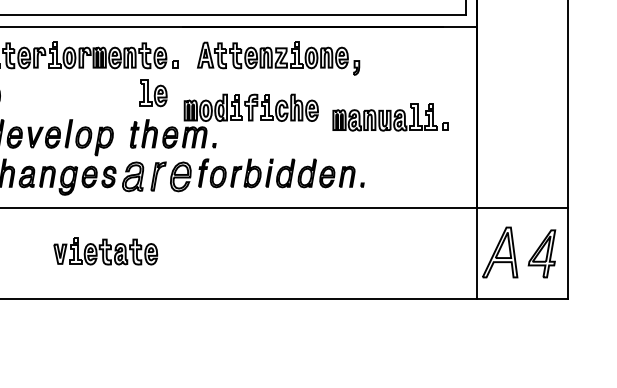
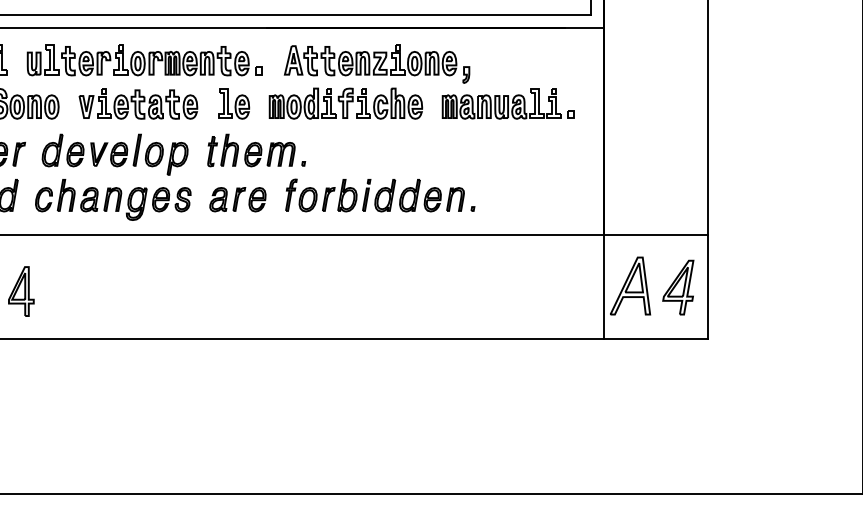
part: (250, 107) -> (345, 103), moved
part: (390, 117) -> (507, 103), moved
part: (156, 176) -> (237, 199), size x0.71
part: (105, 251) -> (138, 103), moved

